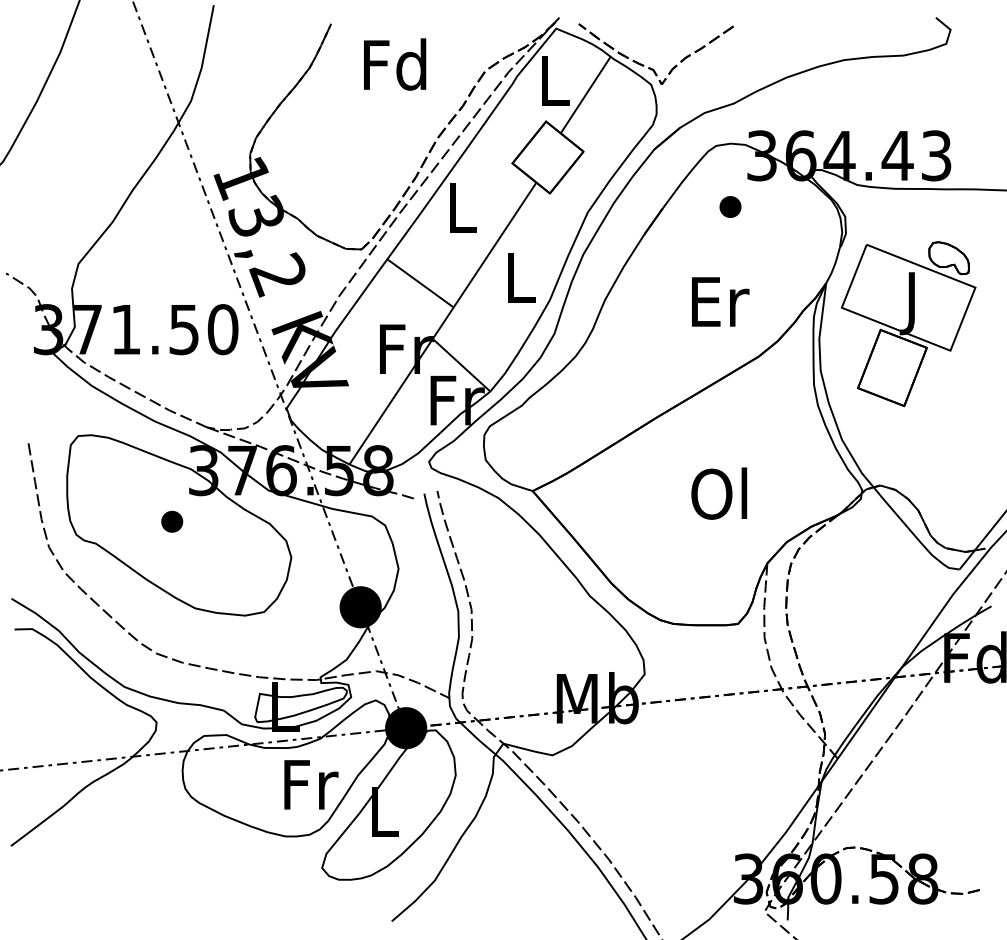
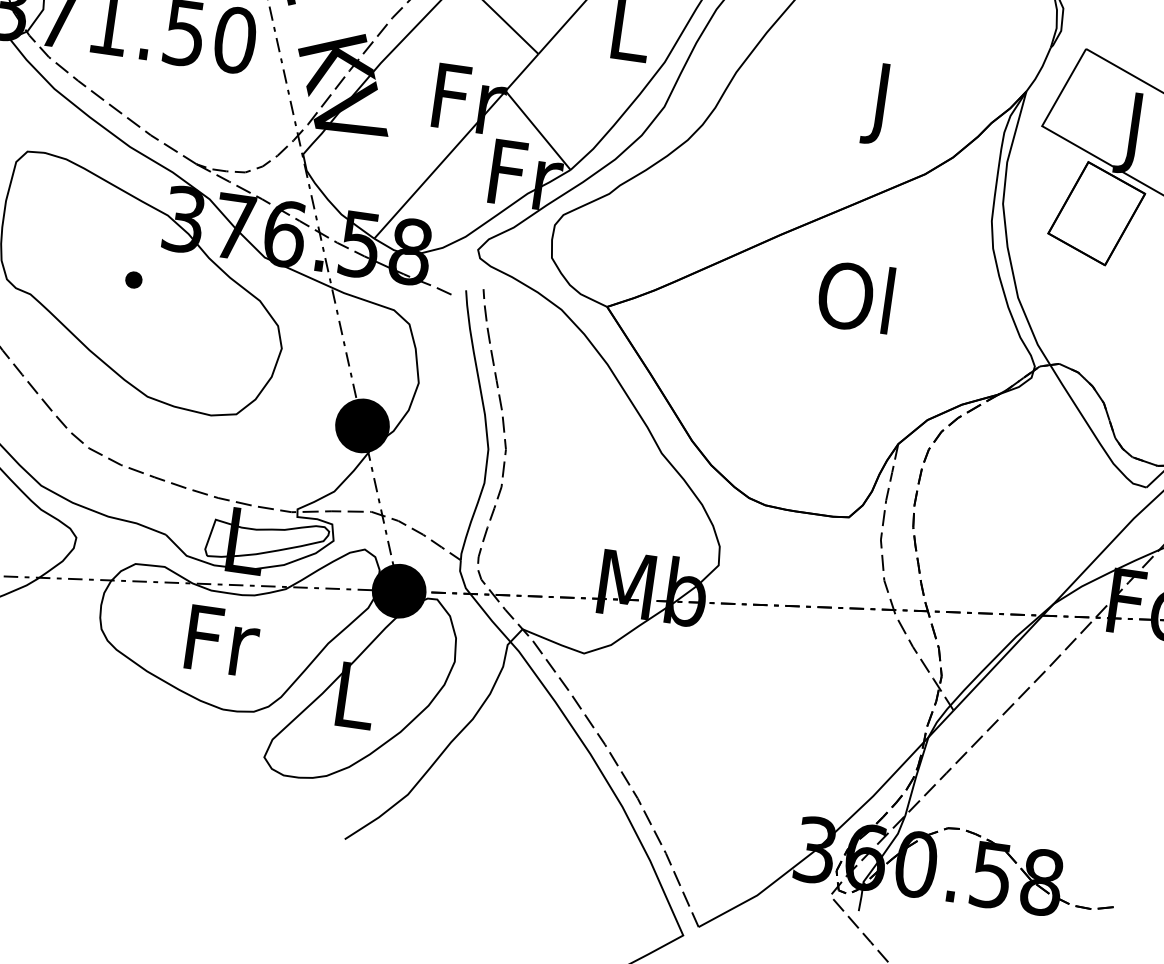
text: (720, 308) -> (884, 104), Er -> J
text: (719, 493) -> (855, 296), moved
part: (172, 521) -> (134, 279), size x0.6
text: (311, 784) -> (223, 640), moved

